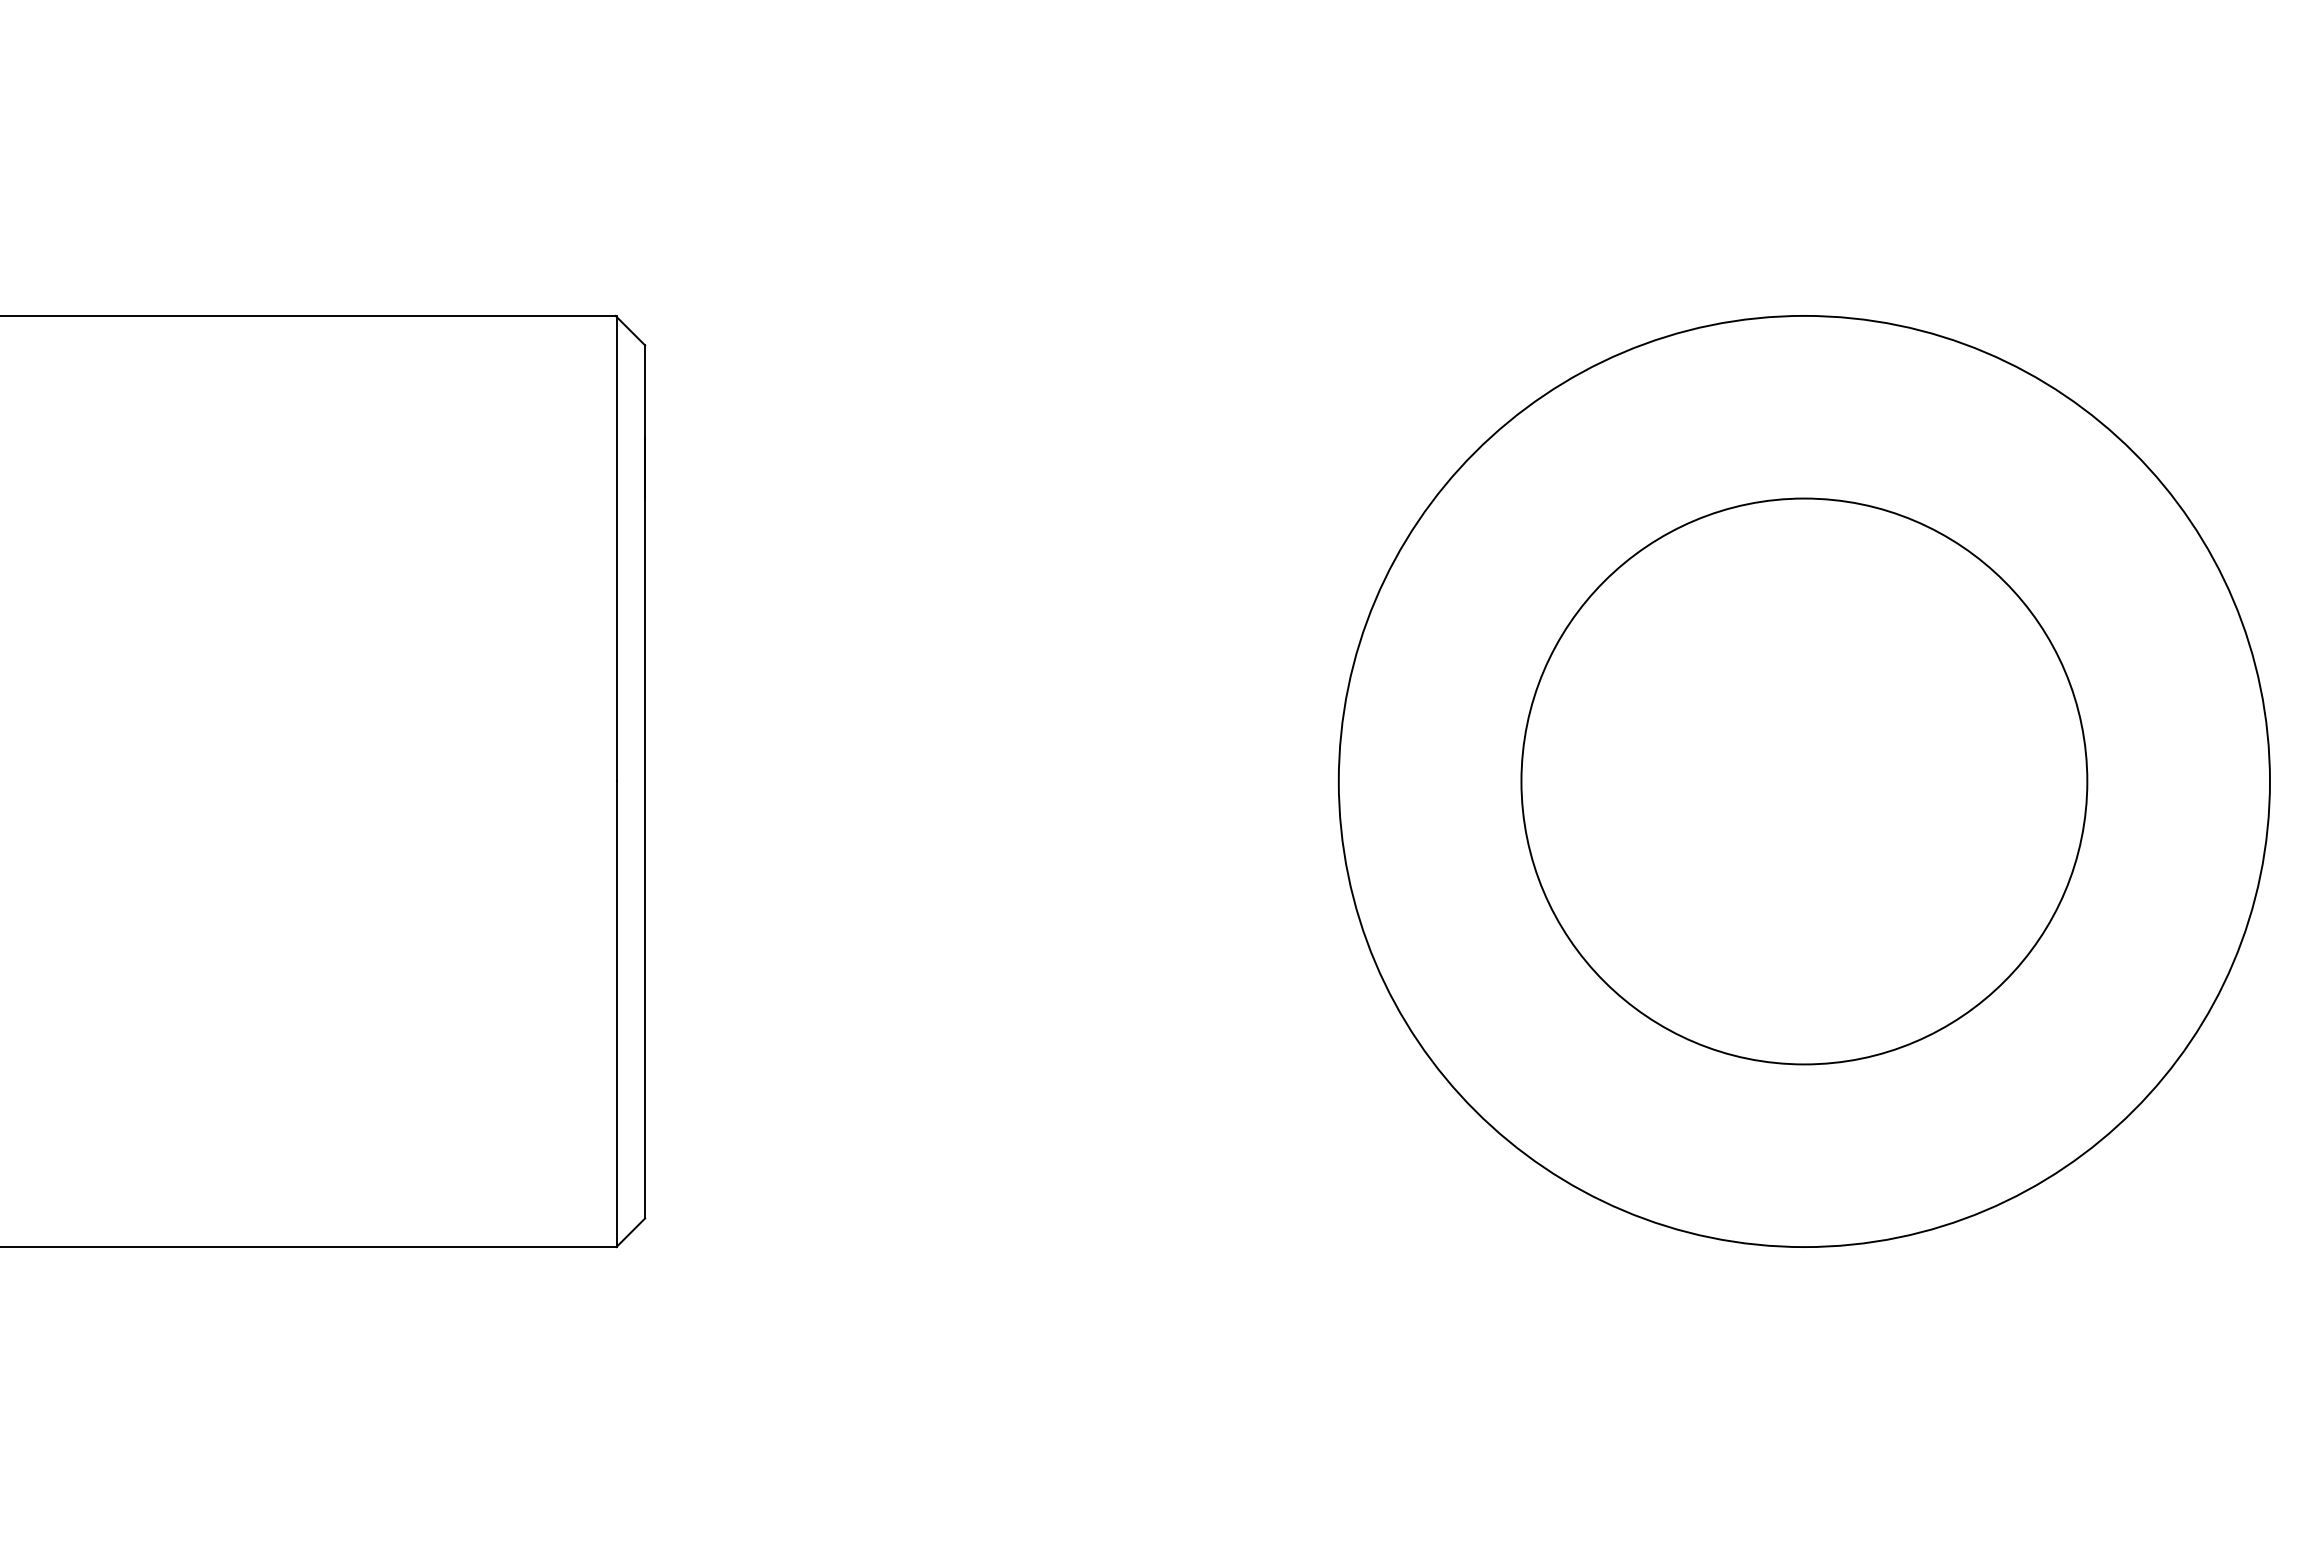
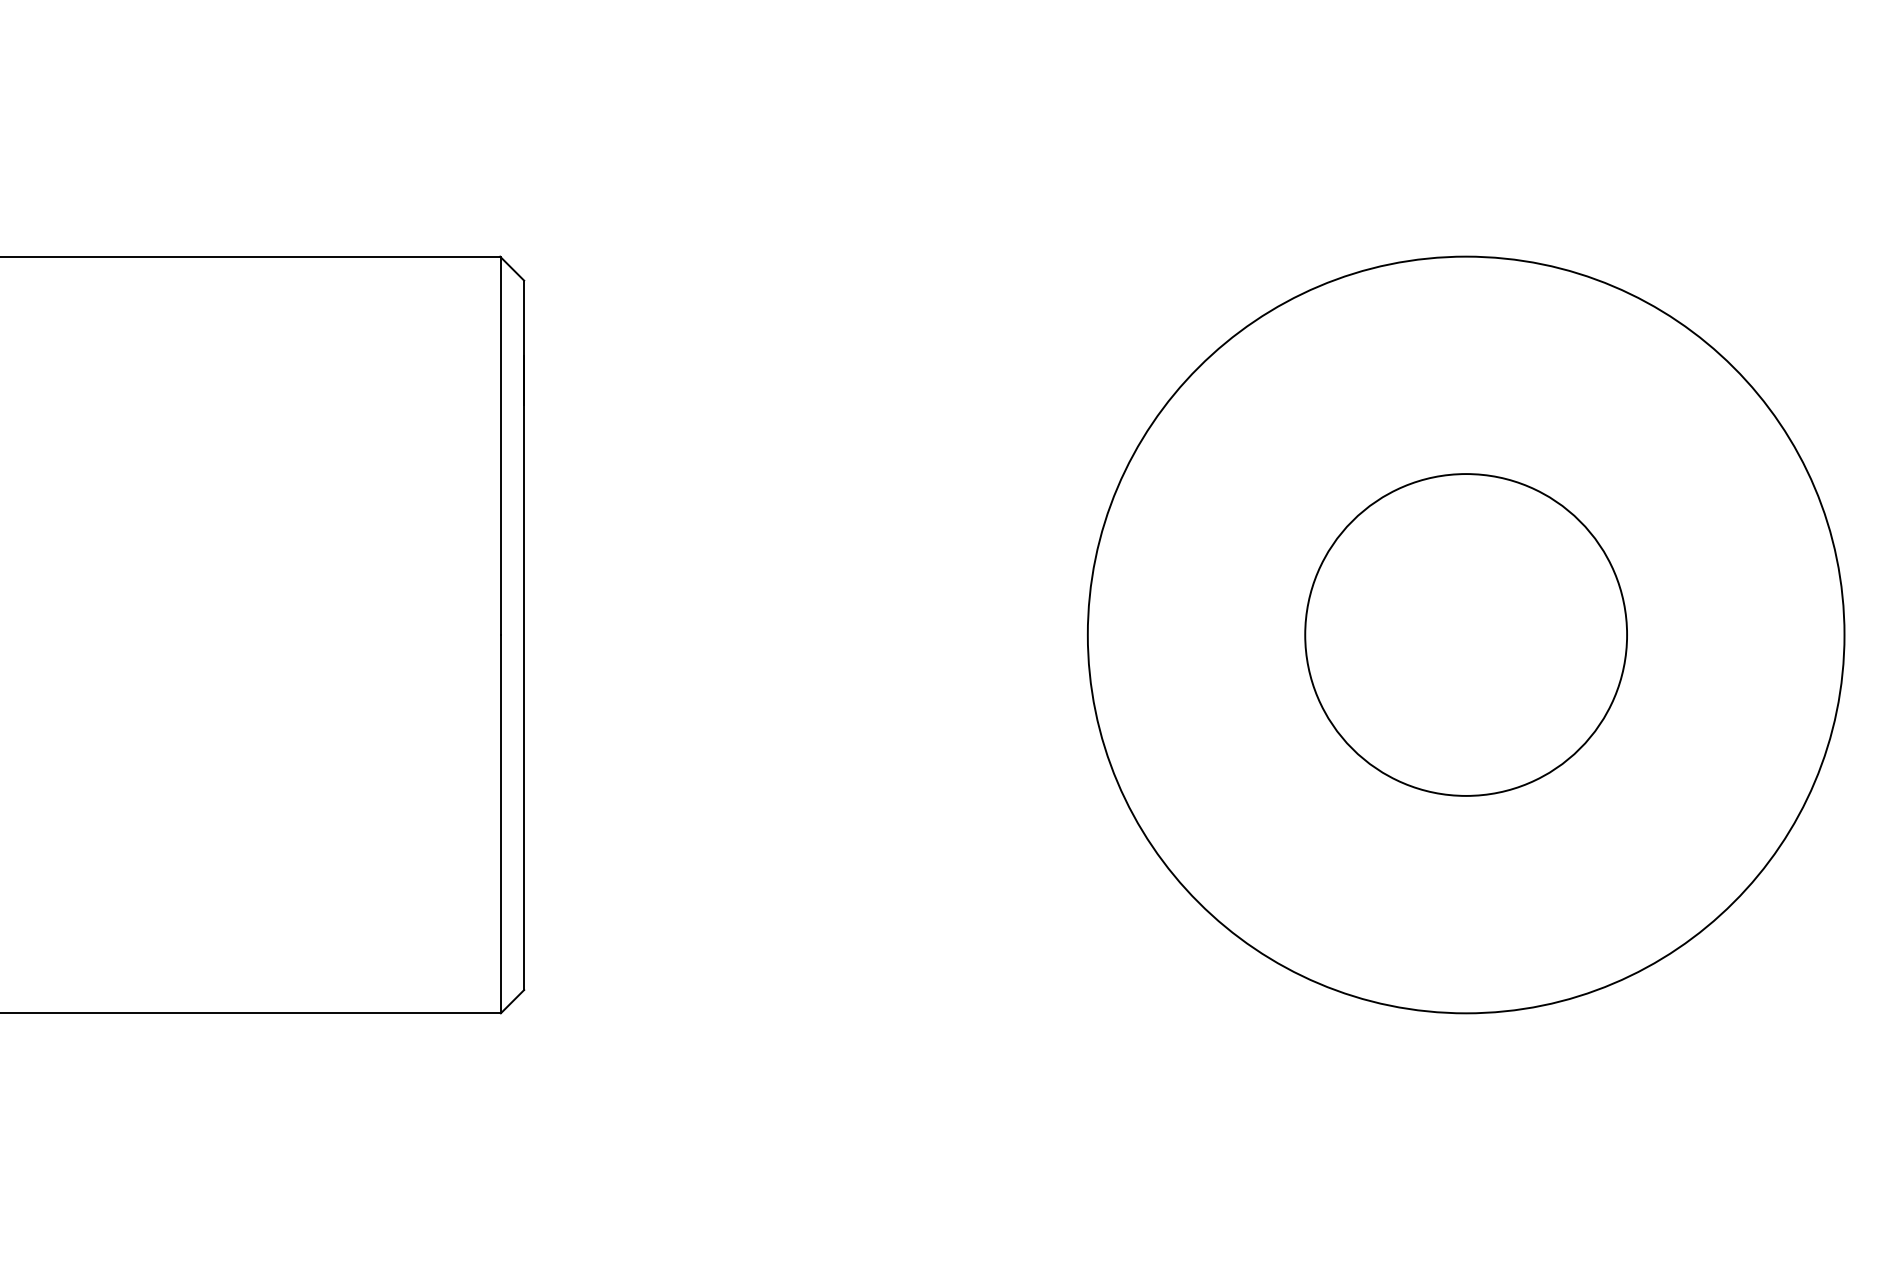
circle: (1804, 781) -> (1466, 635), size x0.7

